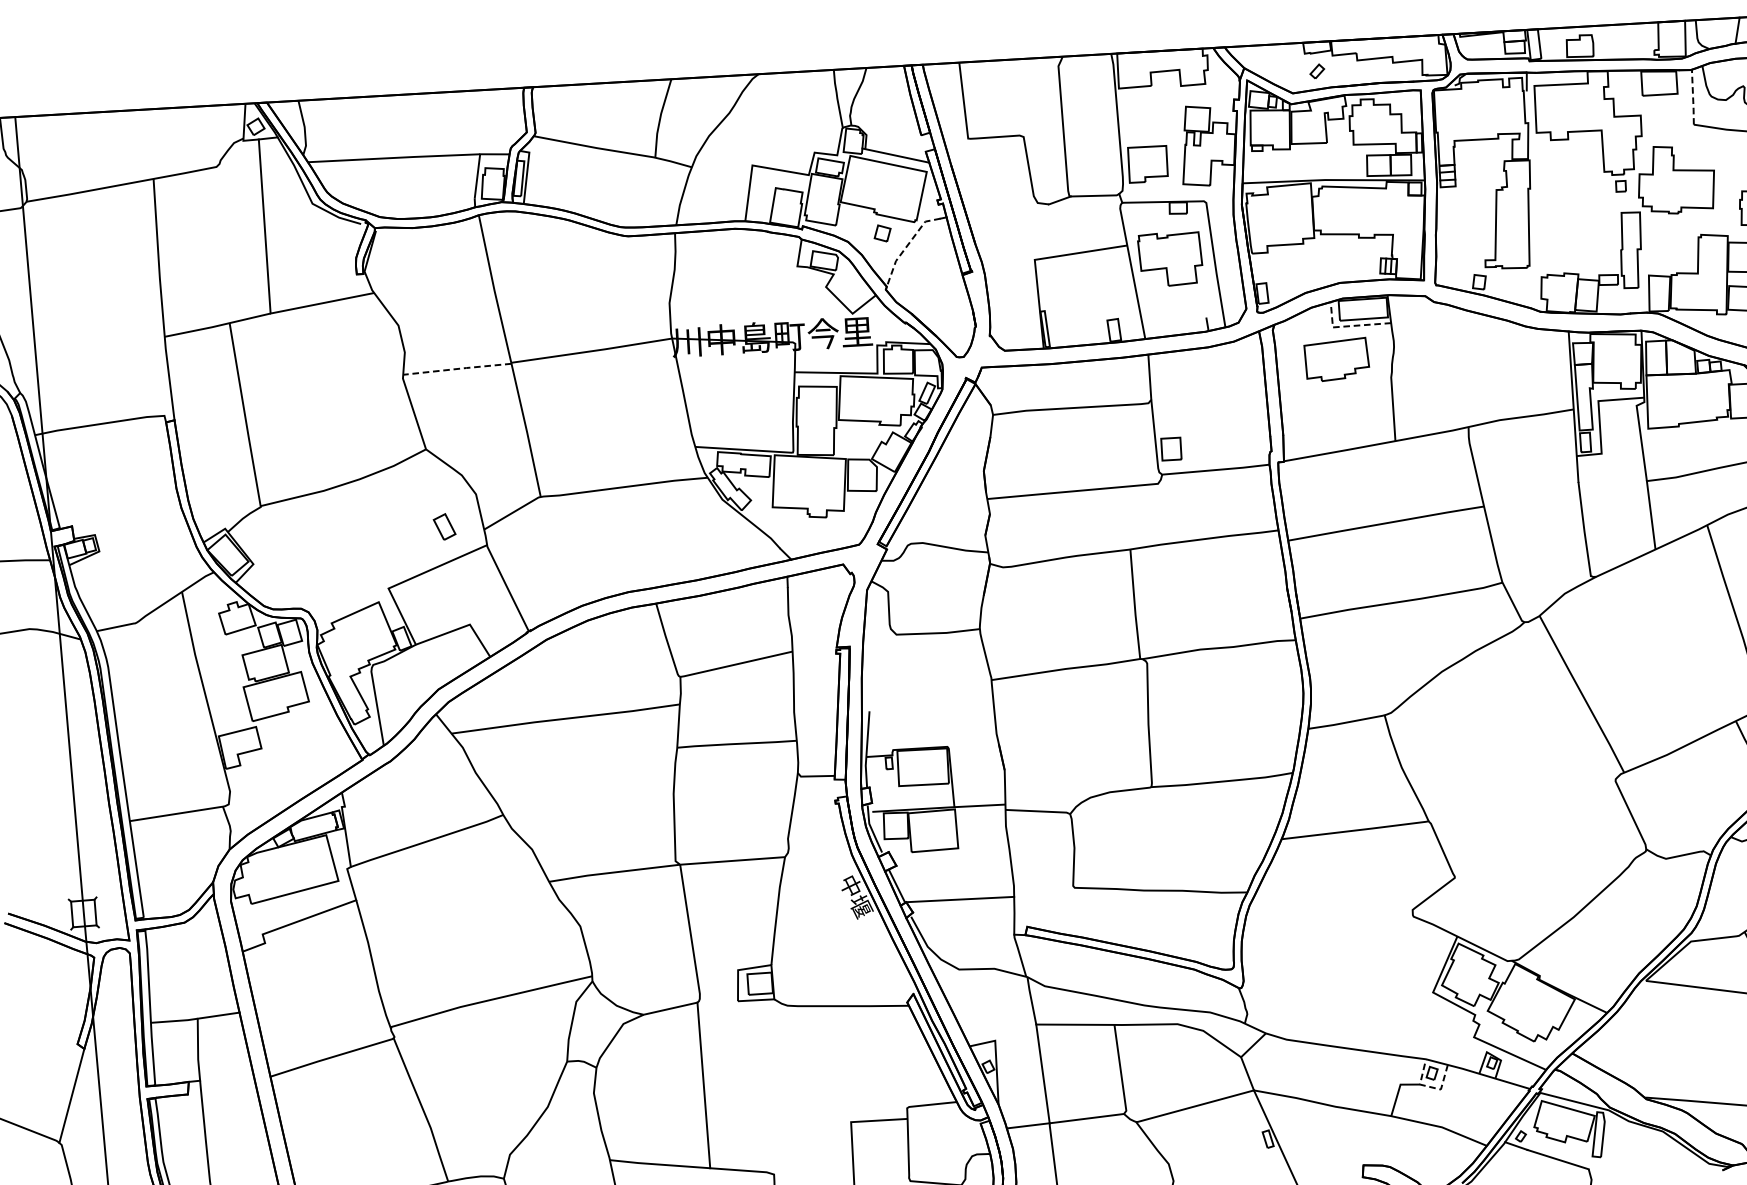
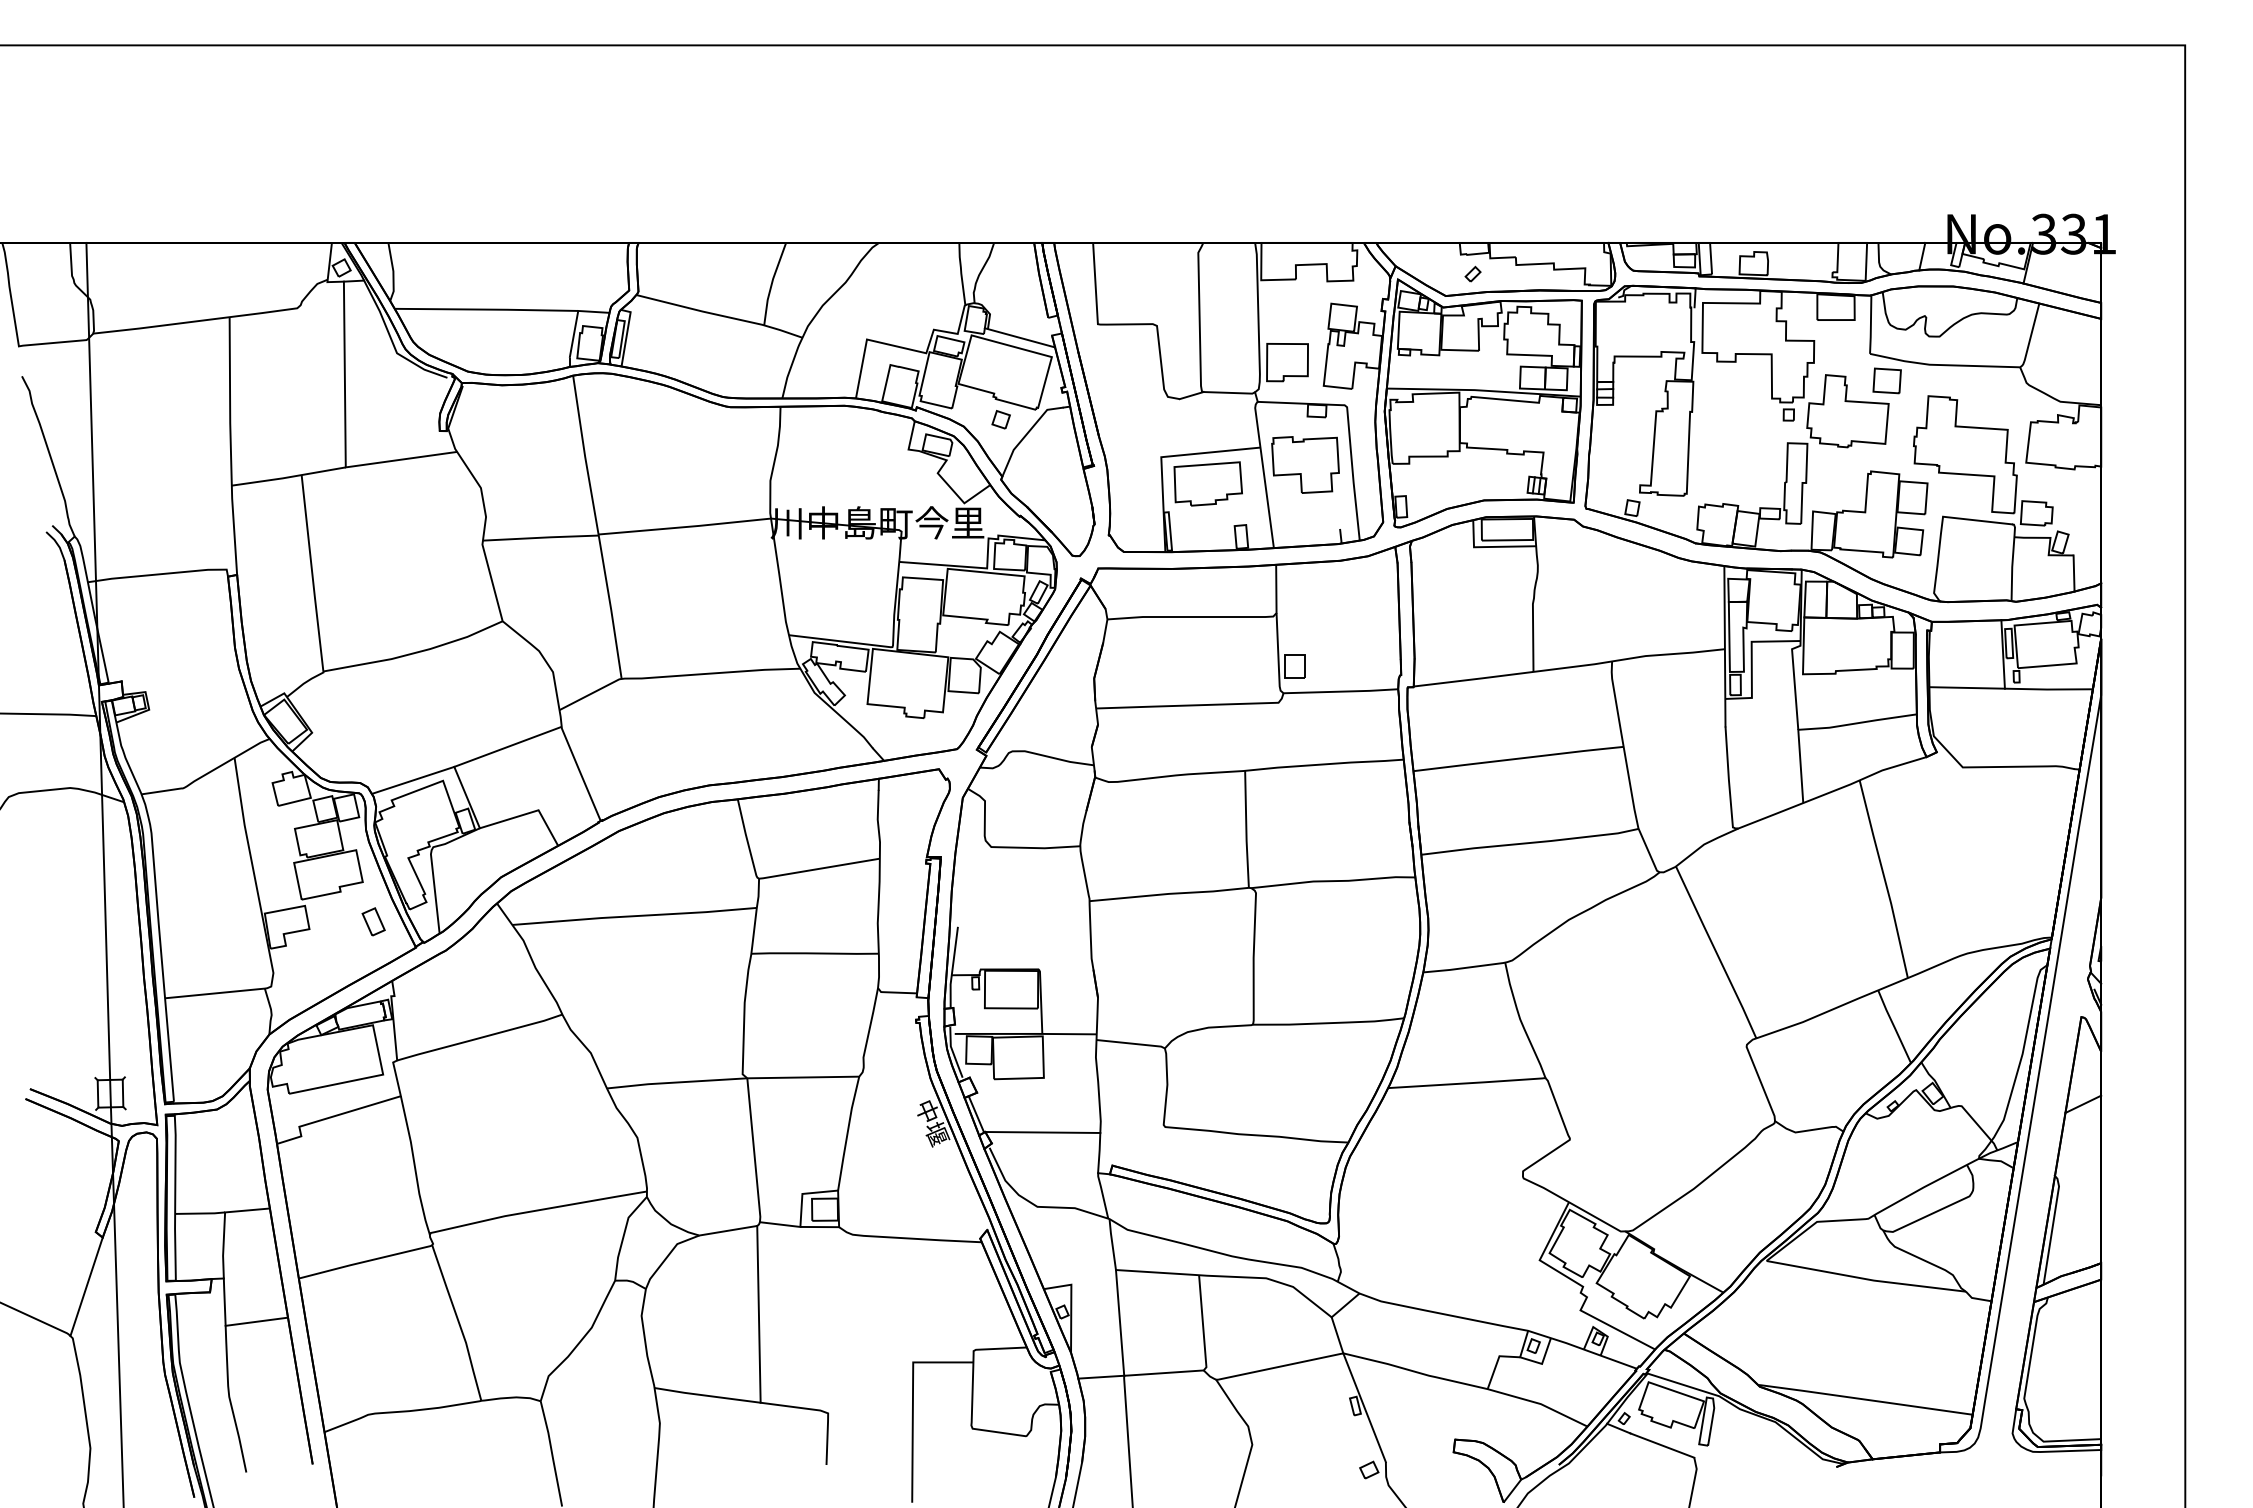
line: (1692, 98) -> (1870, 325), dashed -> solid
part: (1710, 148) -> (1886, 380), added
line: (907, 245) -> (1026, 434), dashed -> solid
line: (1348, 325) -> (1490, 546), dashed -> solid
part: (1336, 359) -> (1207, 483), moved
line: (457, 368) -> (541, 537), dashed -> solid
part: (444, 526) -> (373, 921), moved
line: (350, 602) -> (412, 779), added
line: (718, 1000) -> (779, 1224), added
line: (1429, 1086) -> (1530, 1360), dashed -> solid
line: (233, 1119) -> (256, 1321), added

